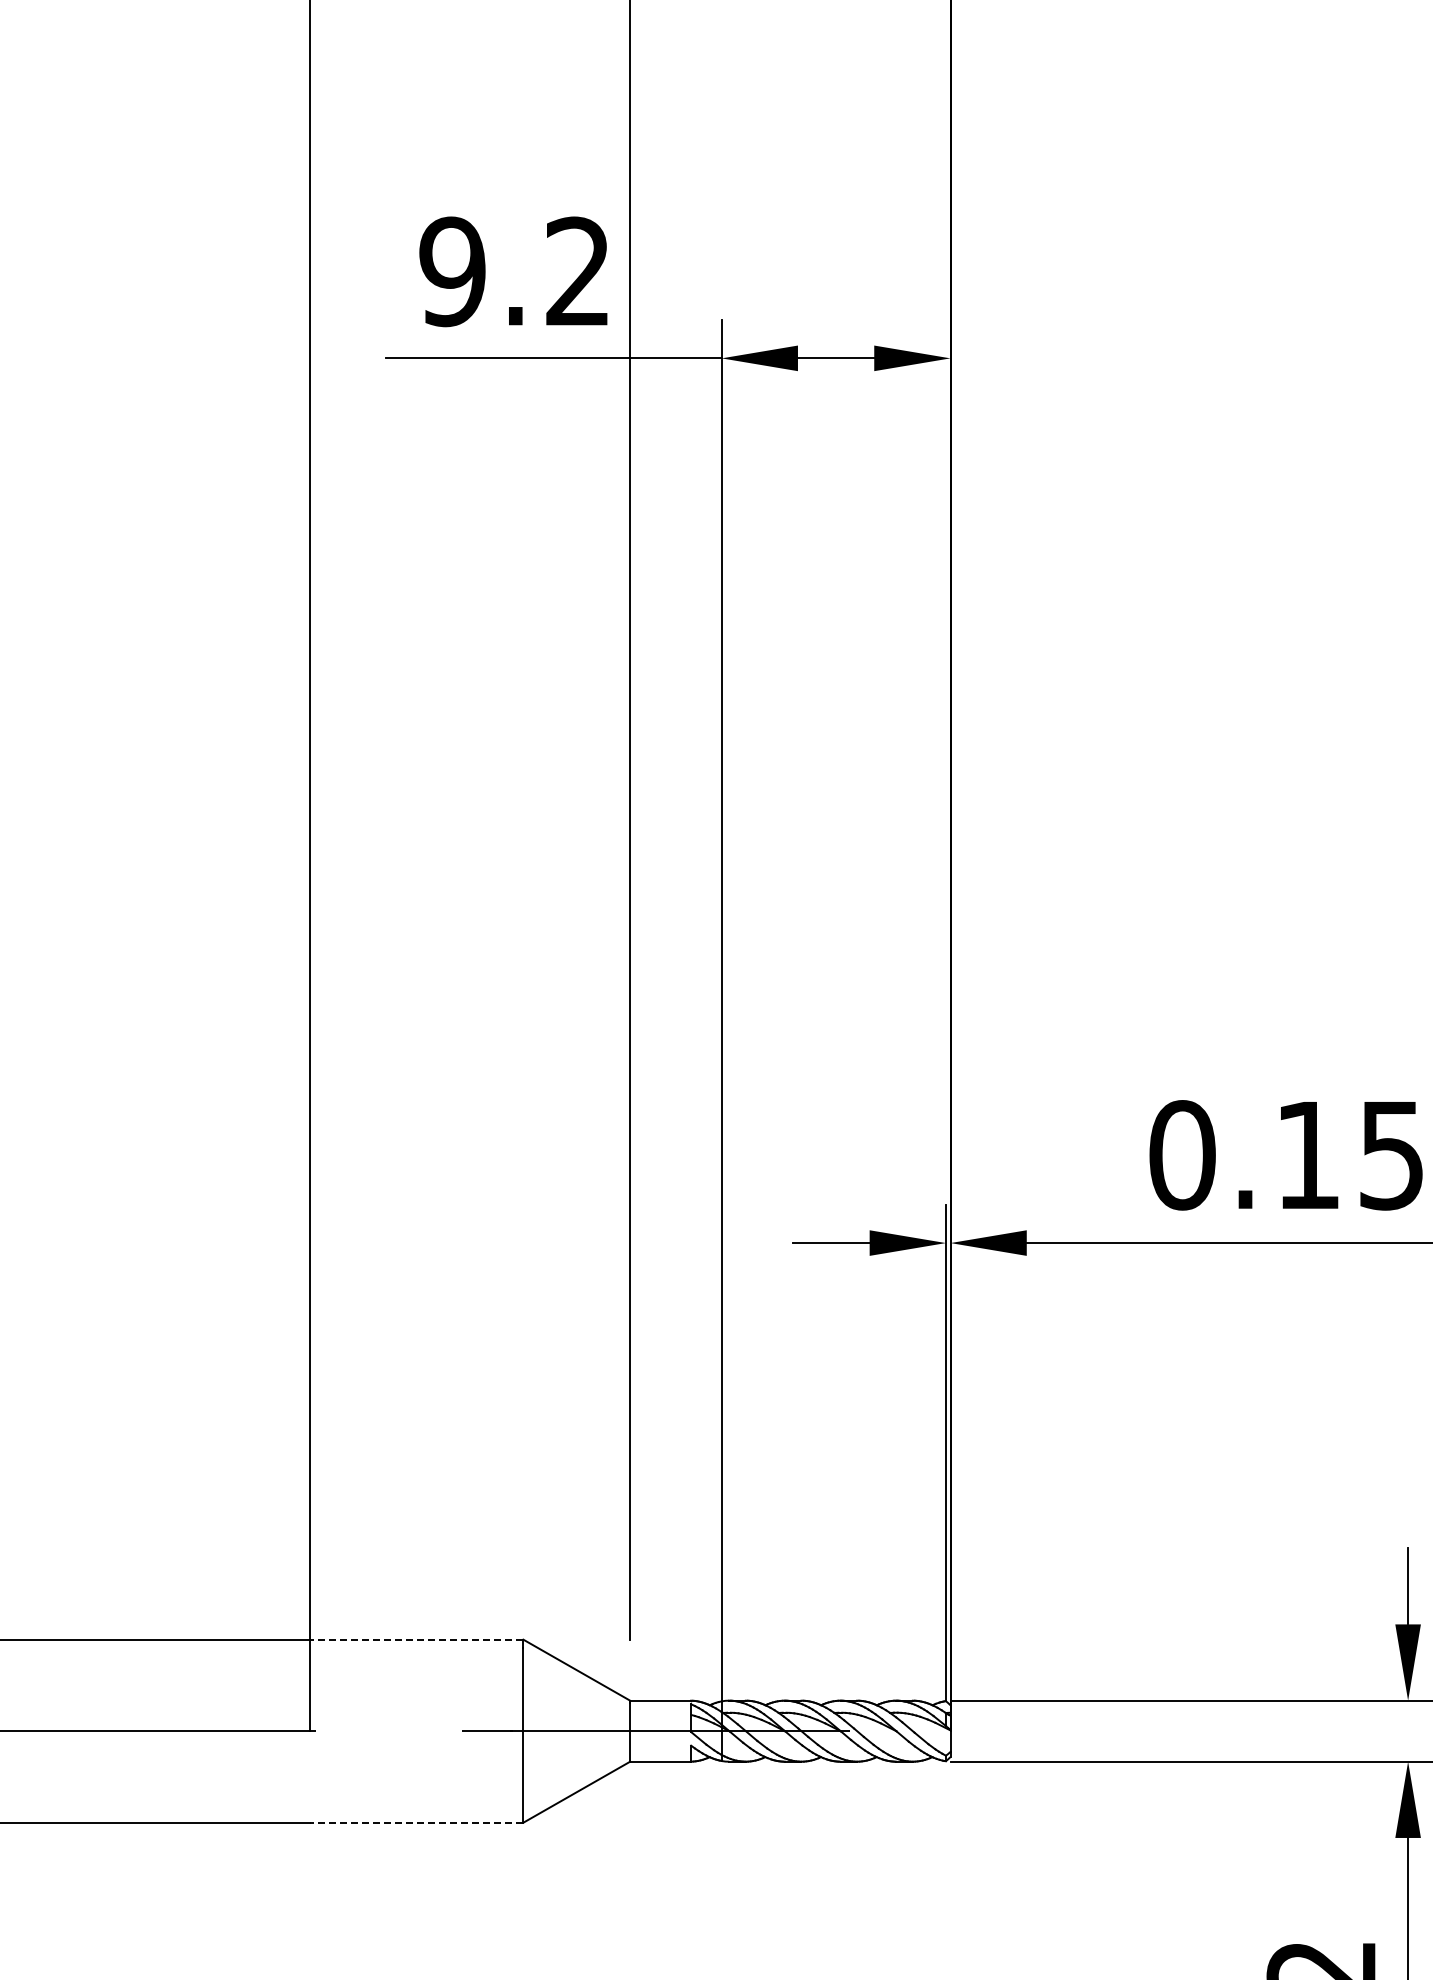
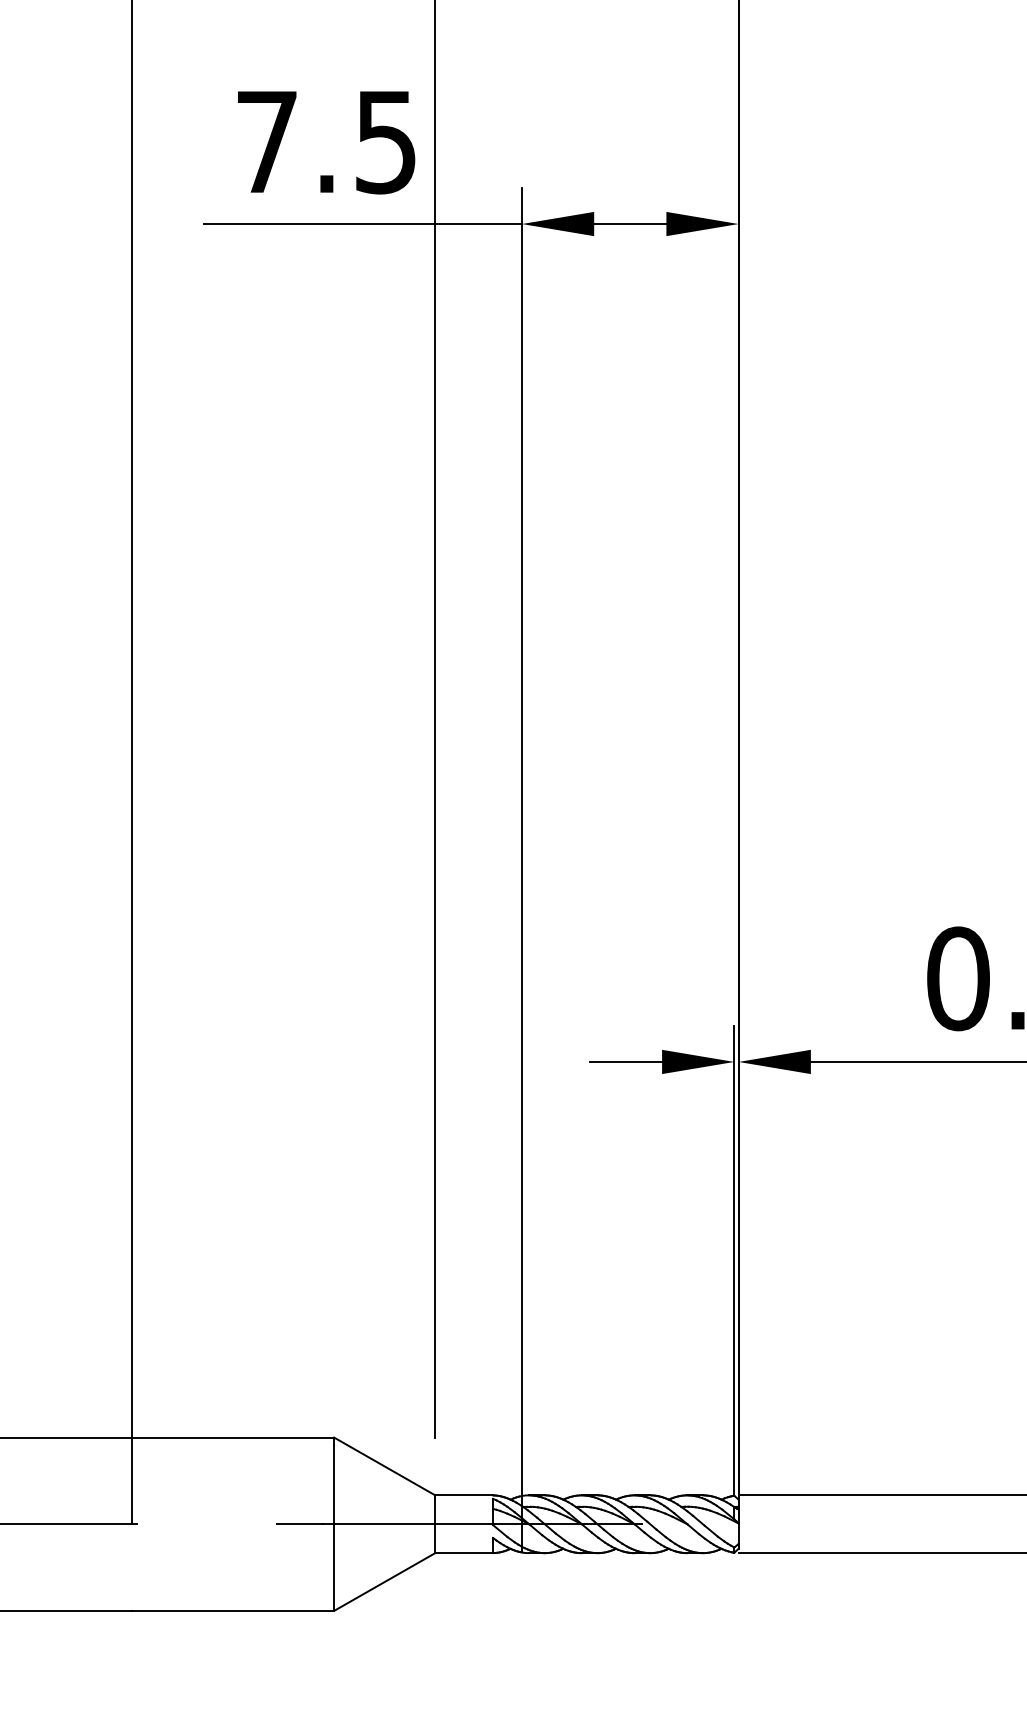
text: (513, 271) -> (324, 141), 9.2 -> 7.5
line: (416, 1639) -> (232, 1437), dashed -> solid
line: (416, 1822) -> (232, 1610), dashed -> solid

